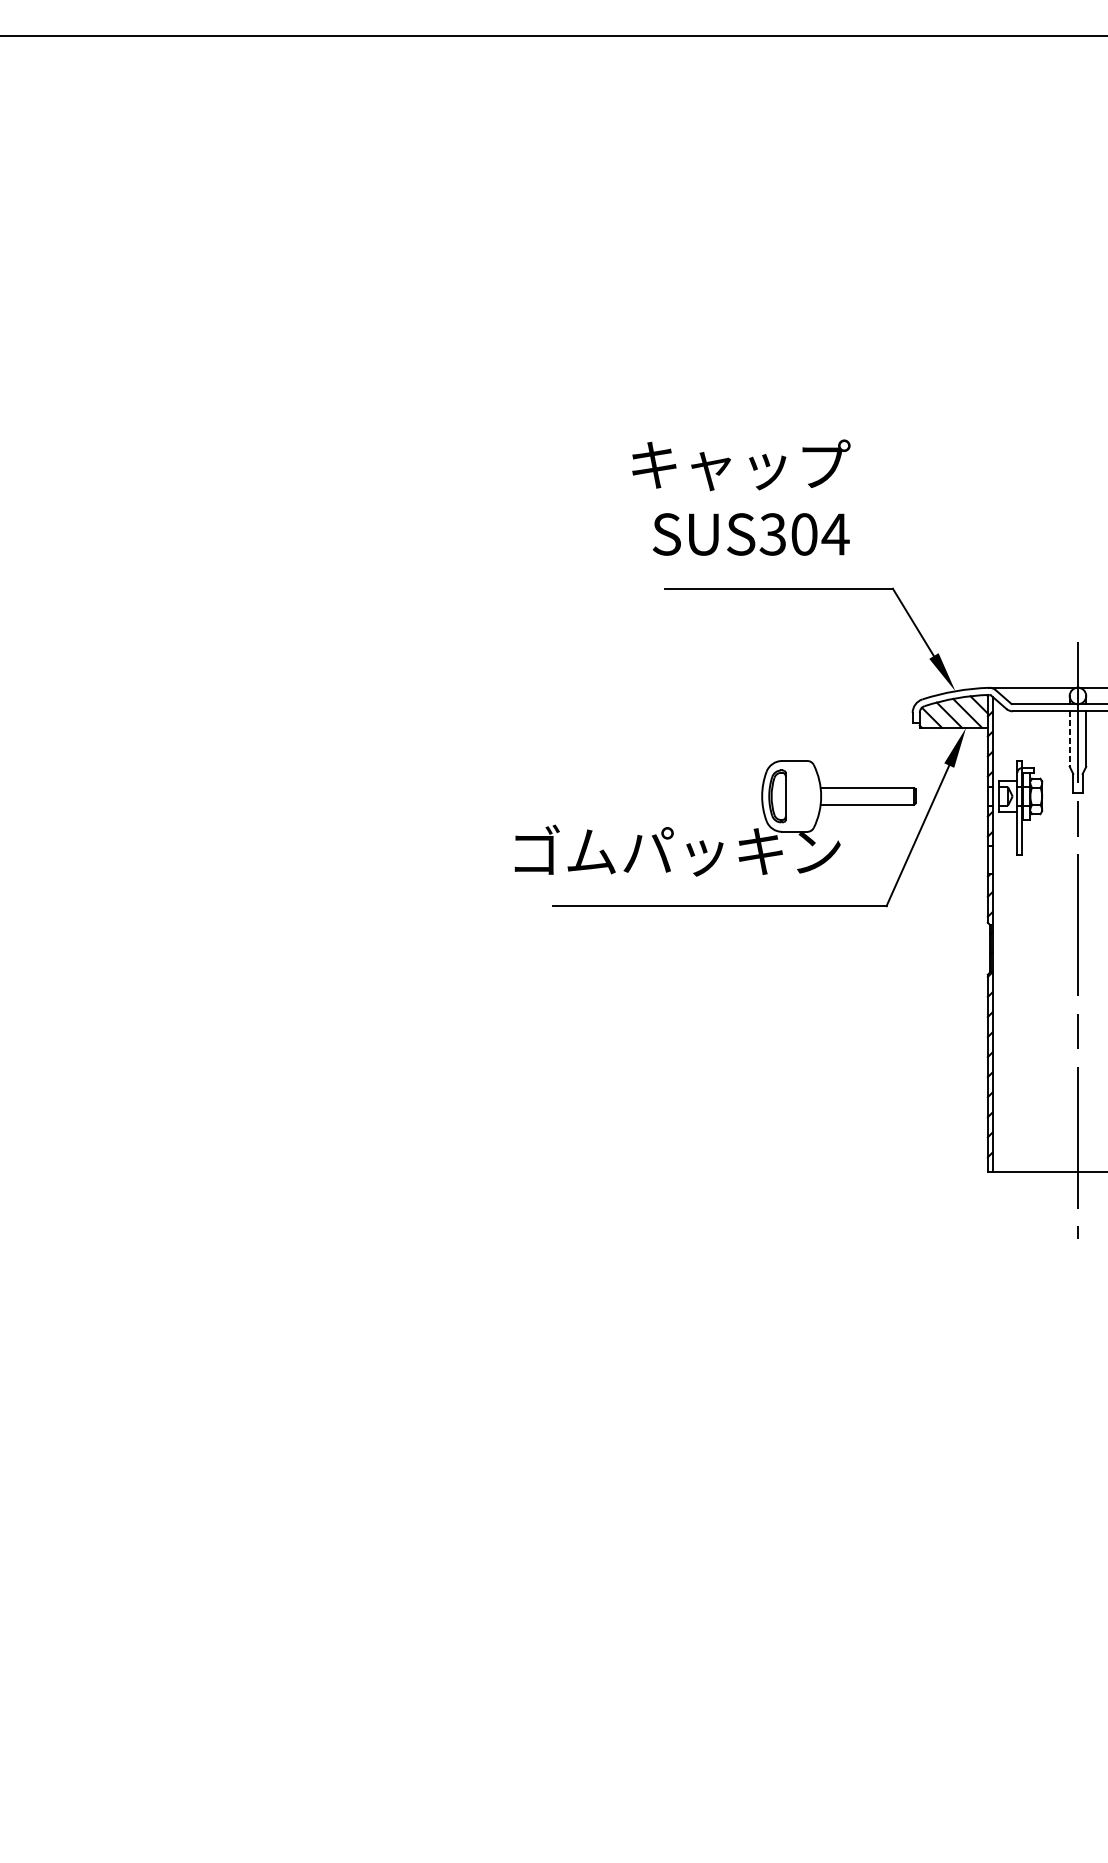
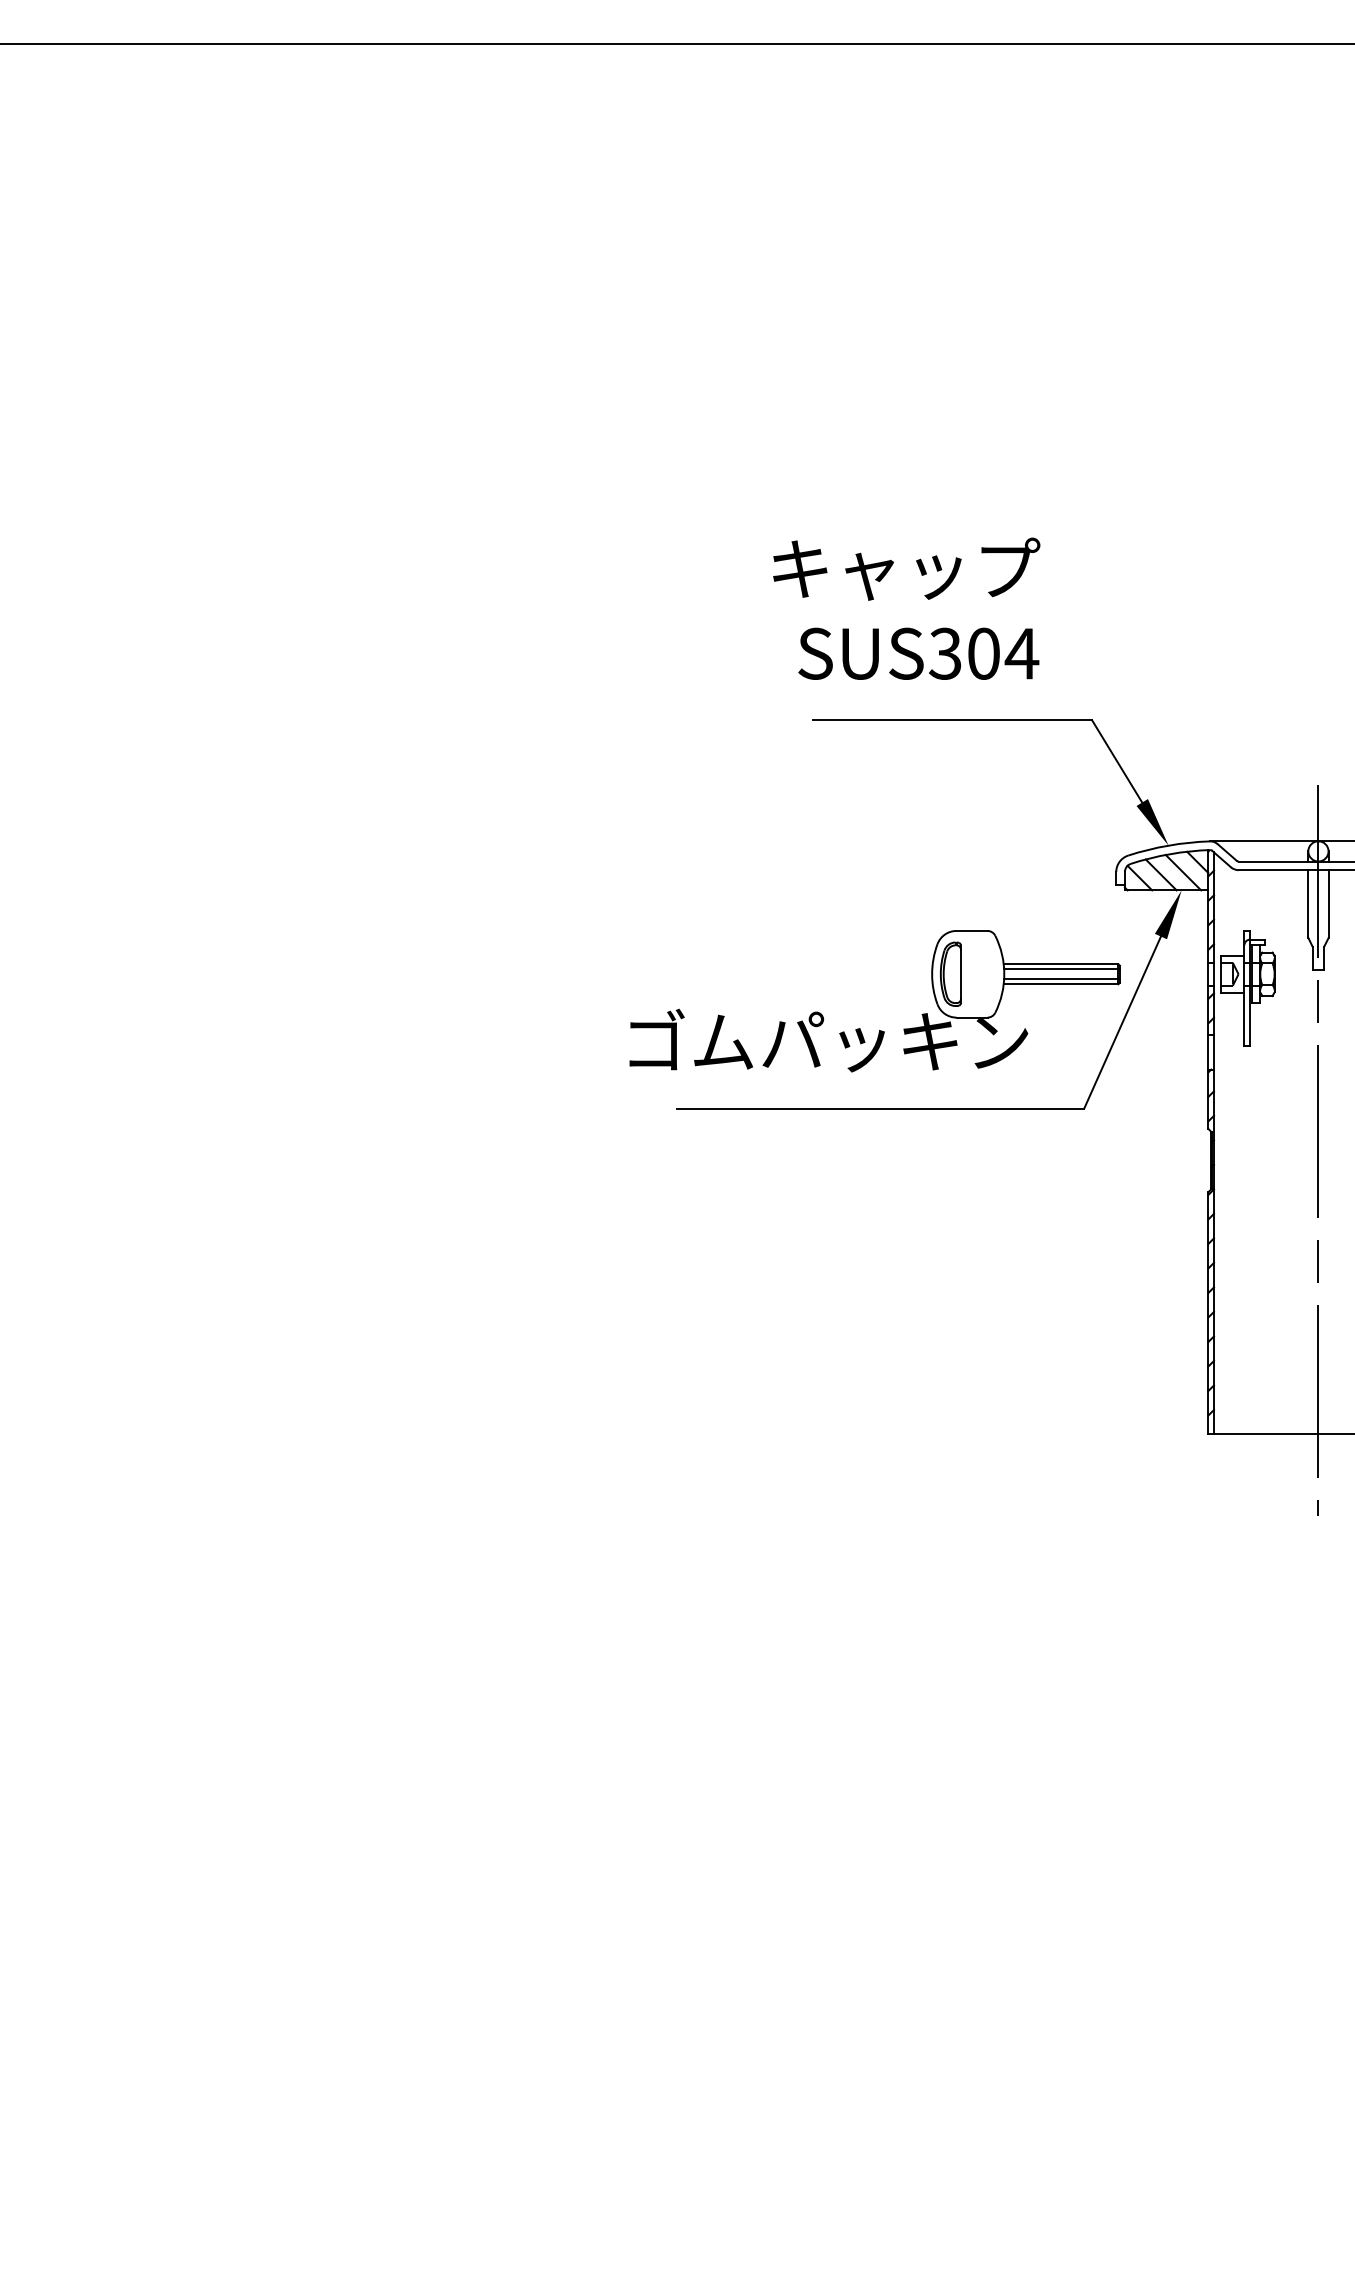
line: (1069, 739) -> (1308, 904), dashed -> solid
line: (867, 792) -> (1061, 969), added
line: (867, 800) -> (1061, 979), added

